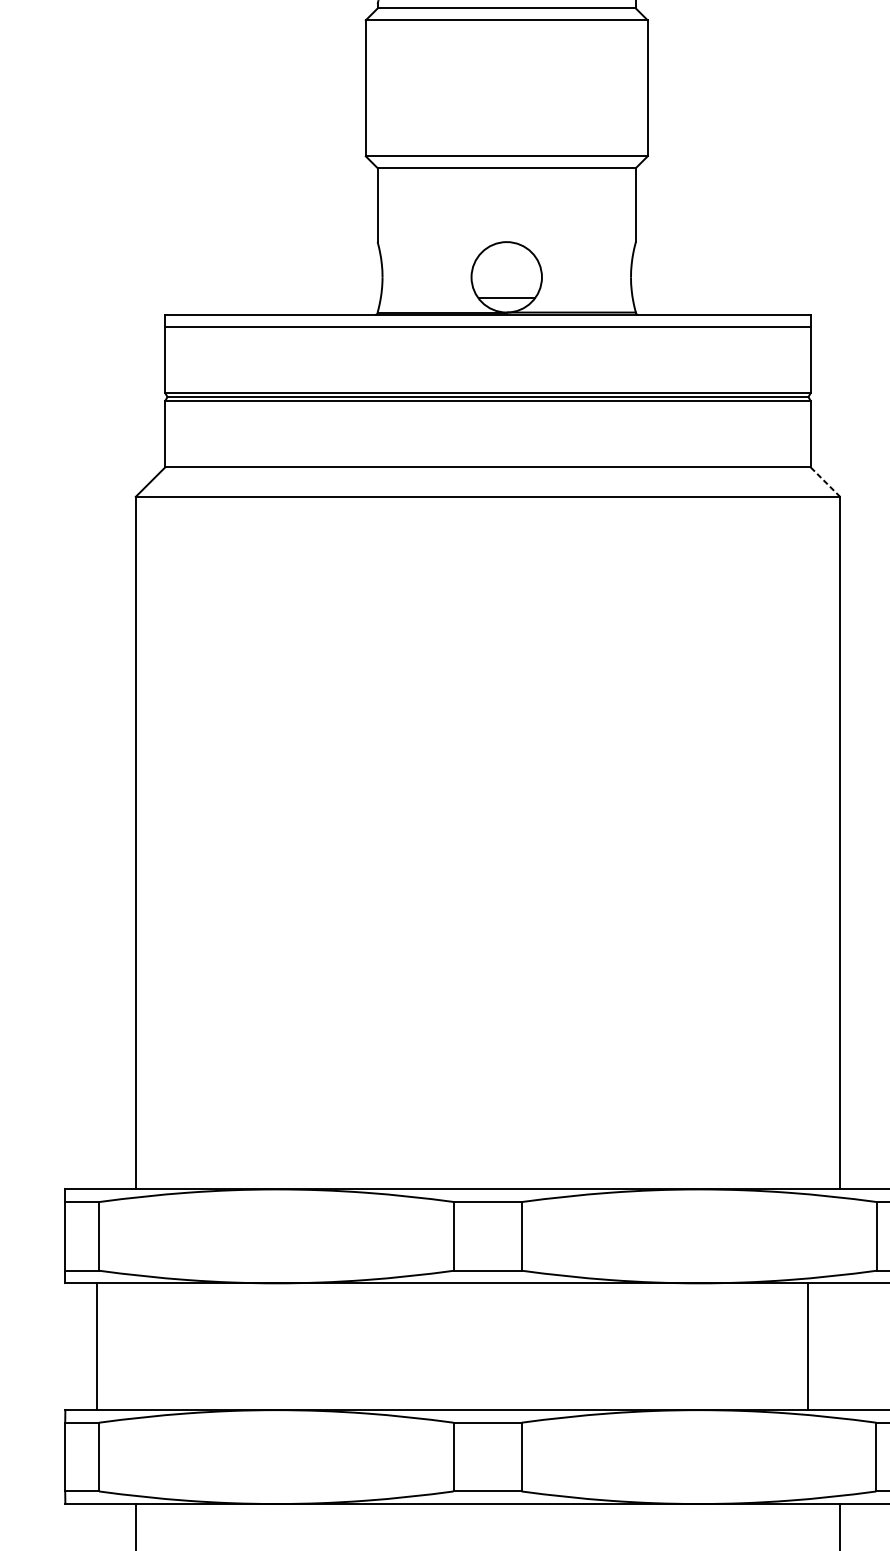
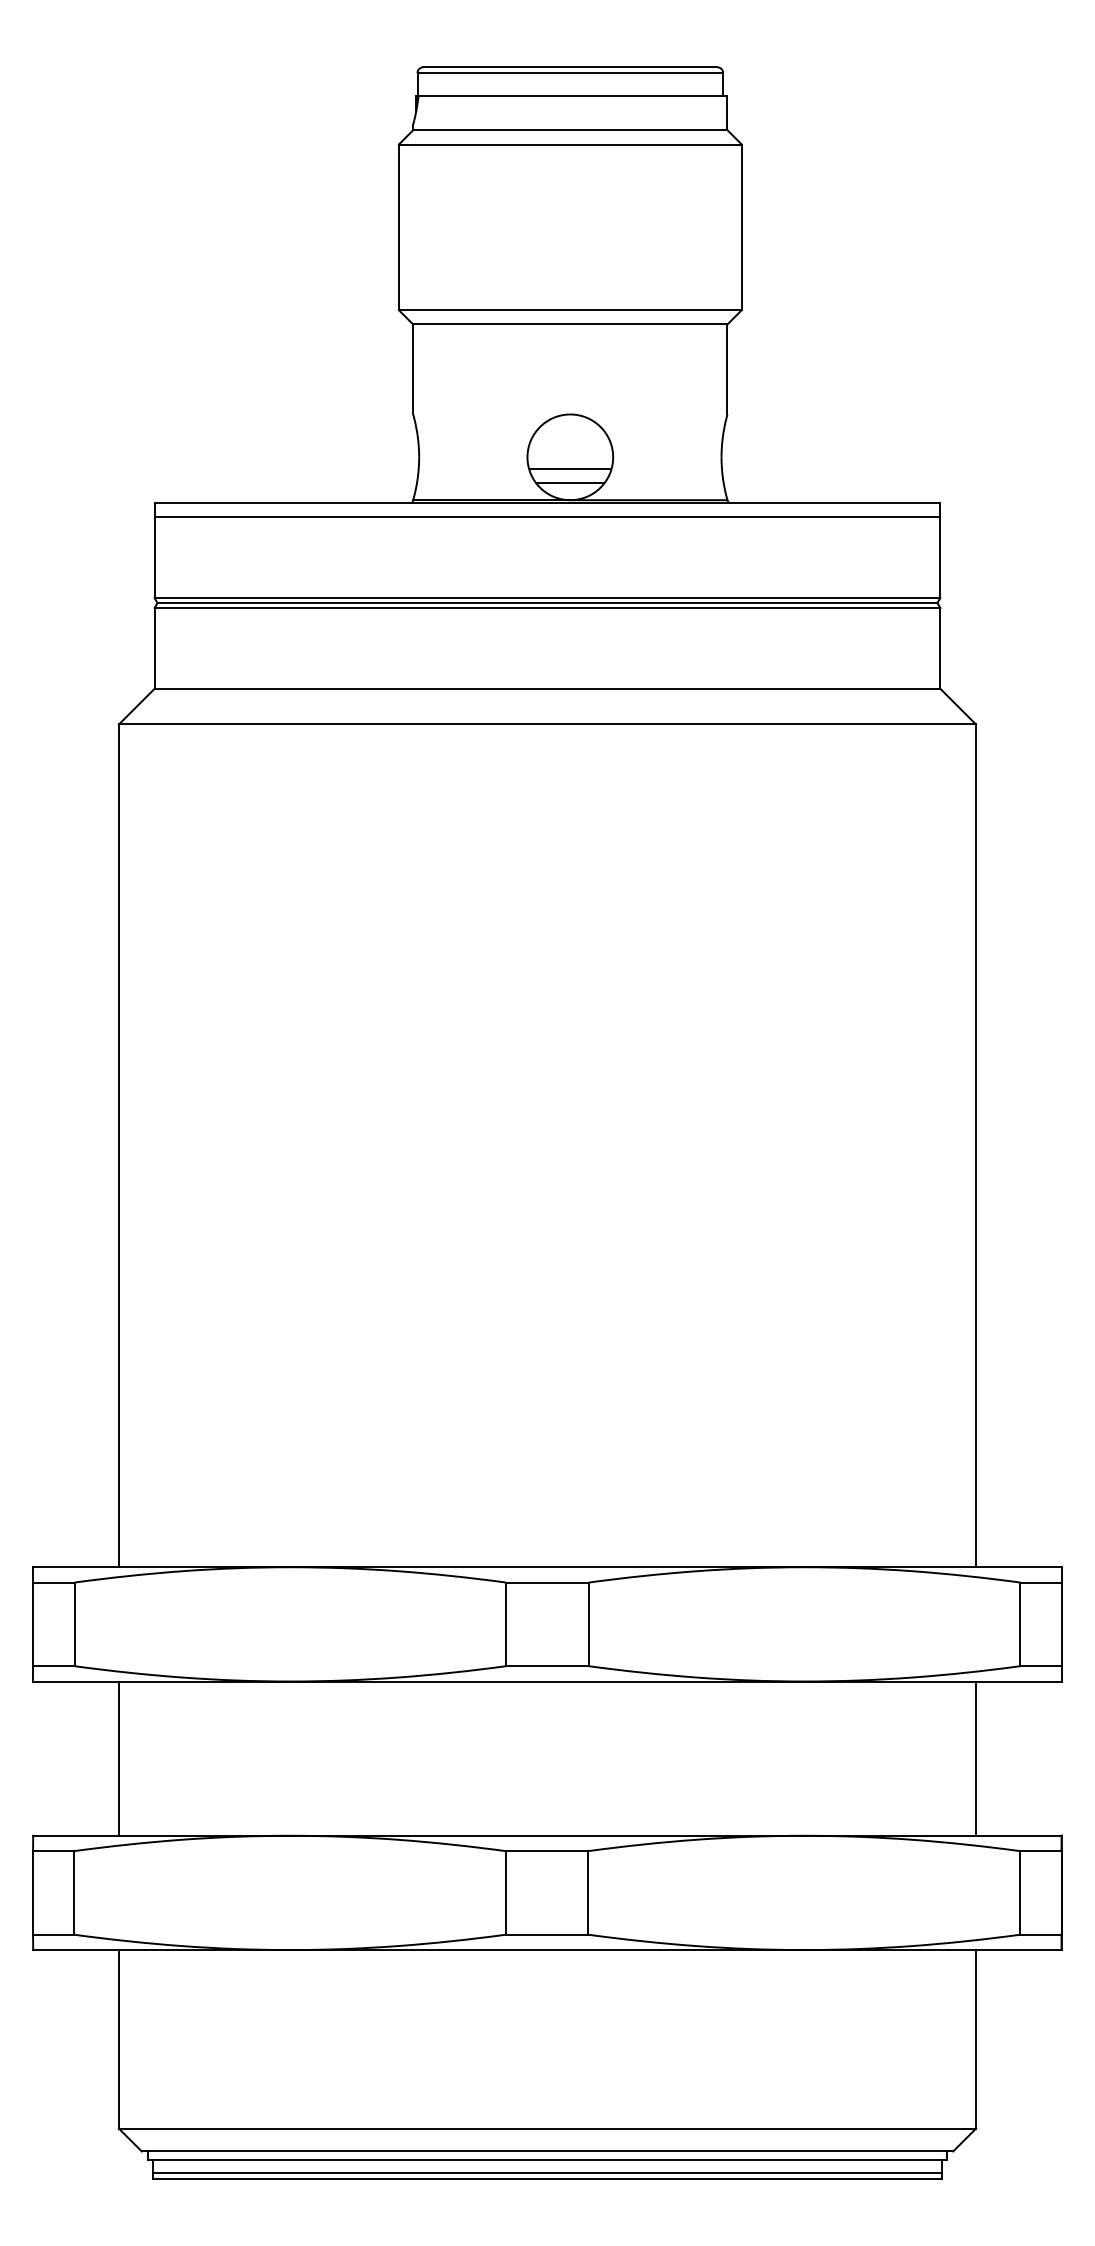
line: (506, 287) -> (570, 469), added
line: (825, 482) -> (958, 706), dashed -> solid
line: (96, 1346) -> (118, 1758), moved
line: (808, 1346) -> (976, 1758), moved

